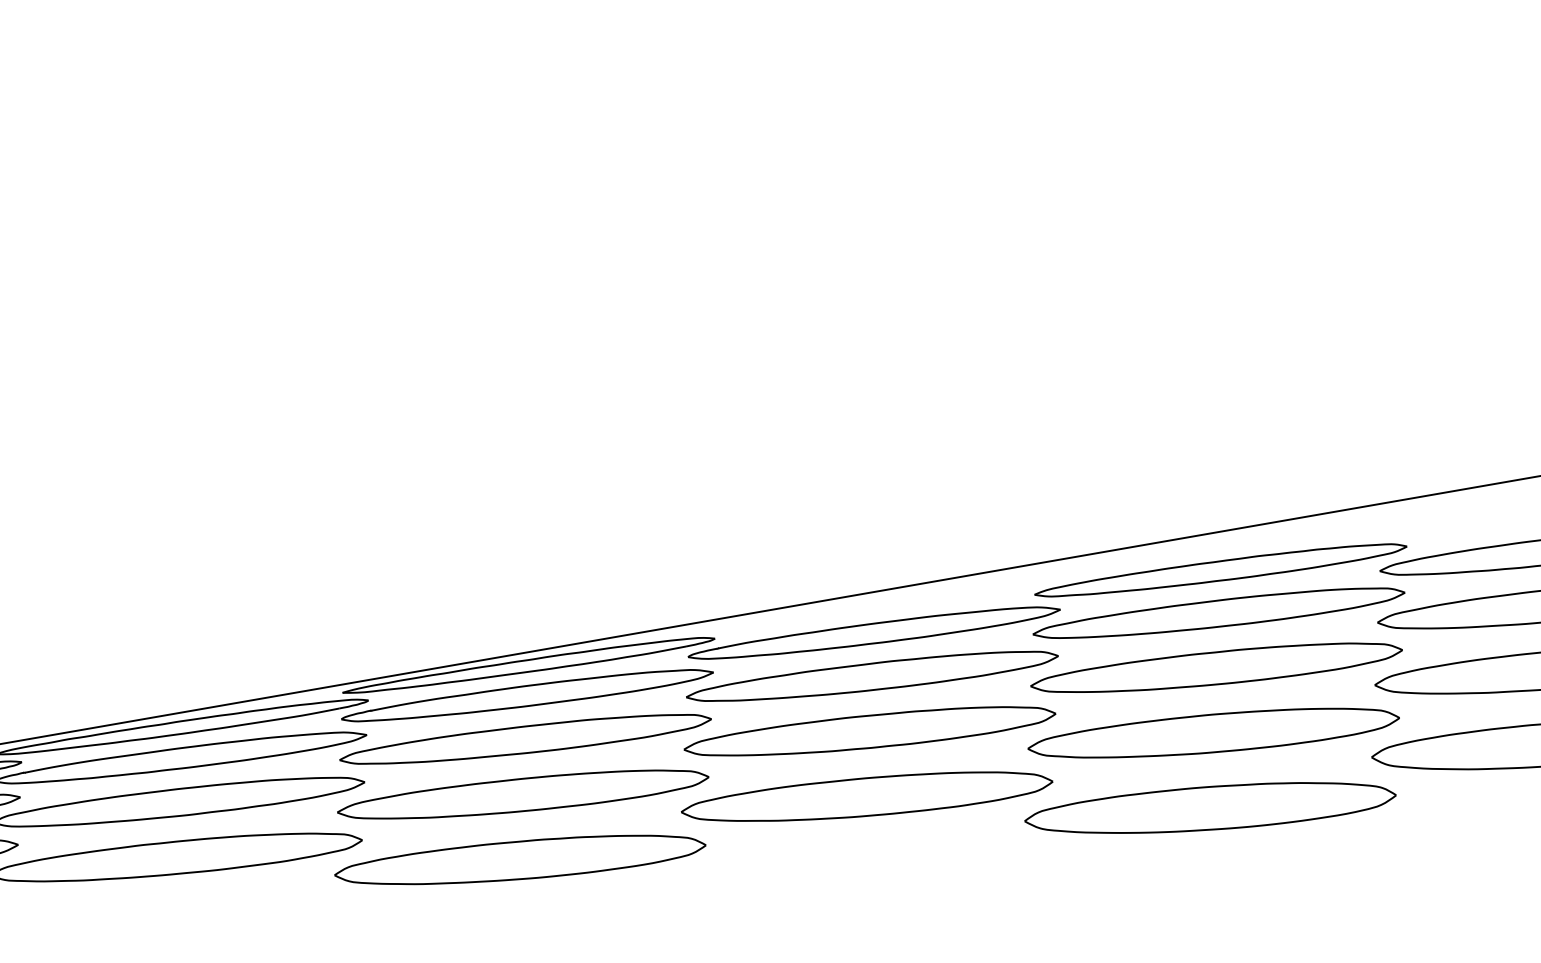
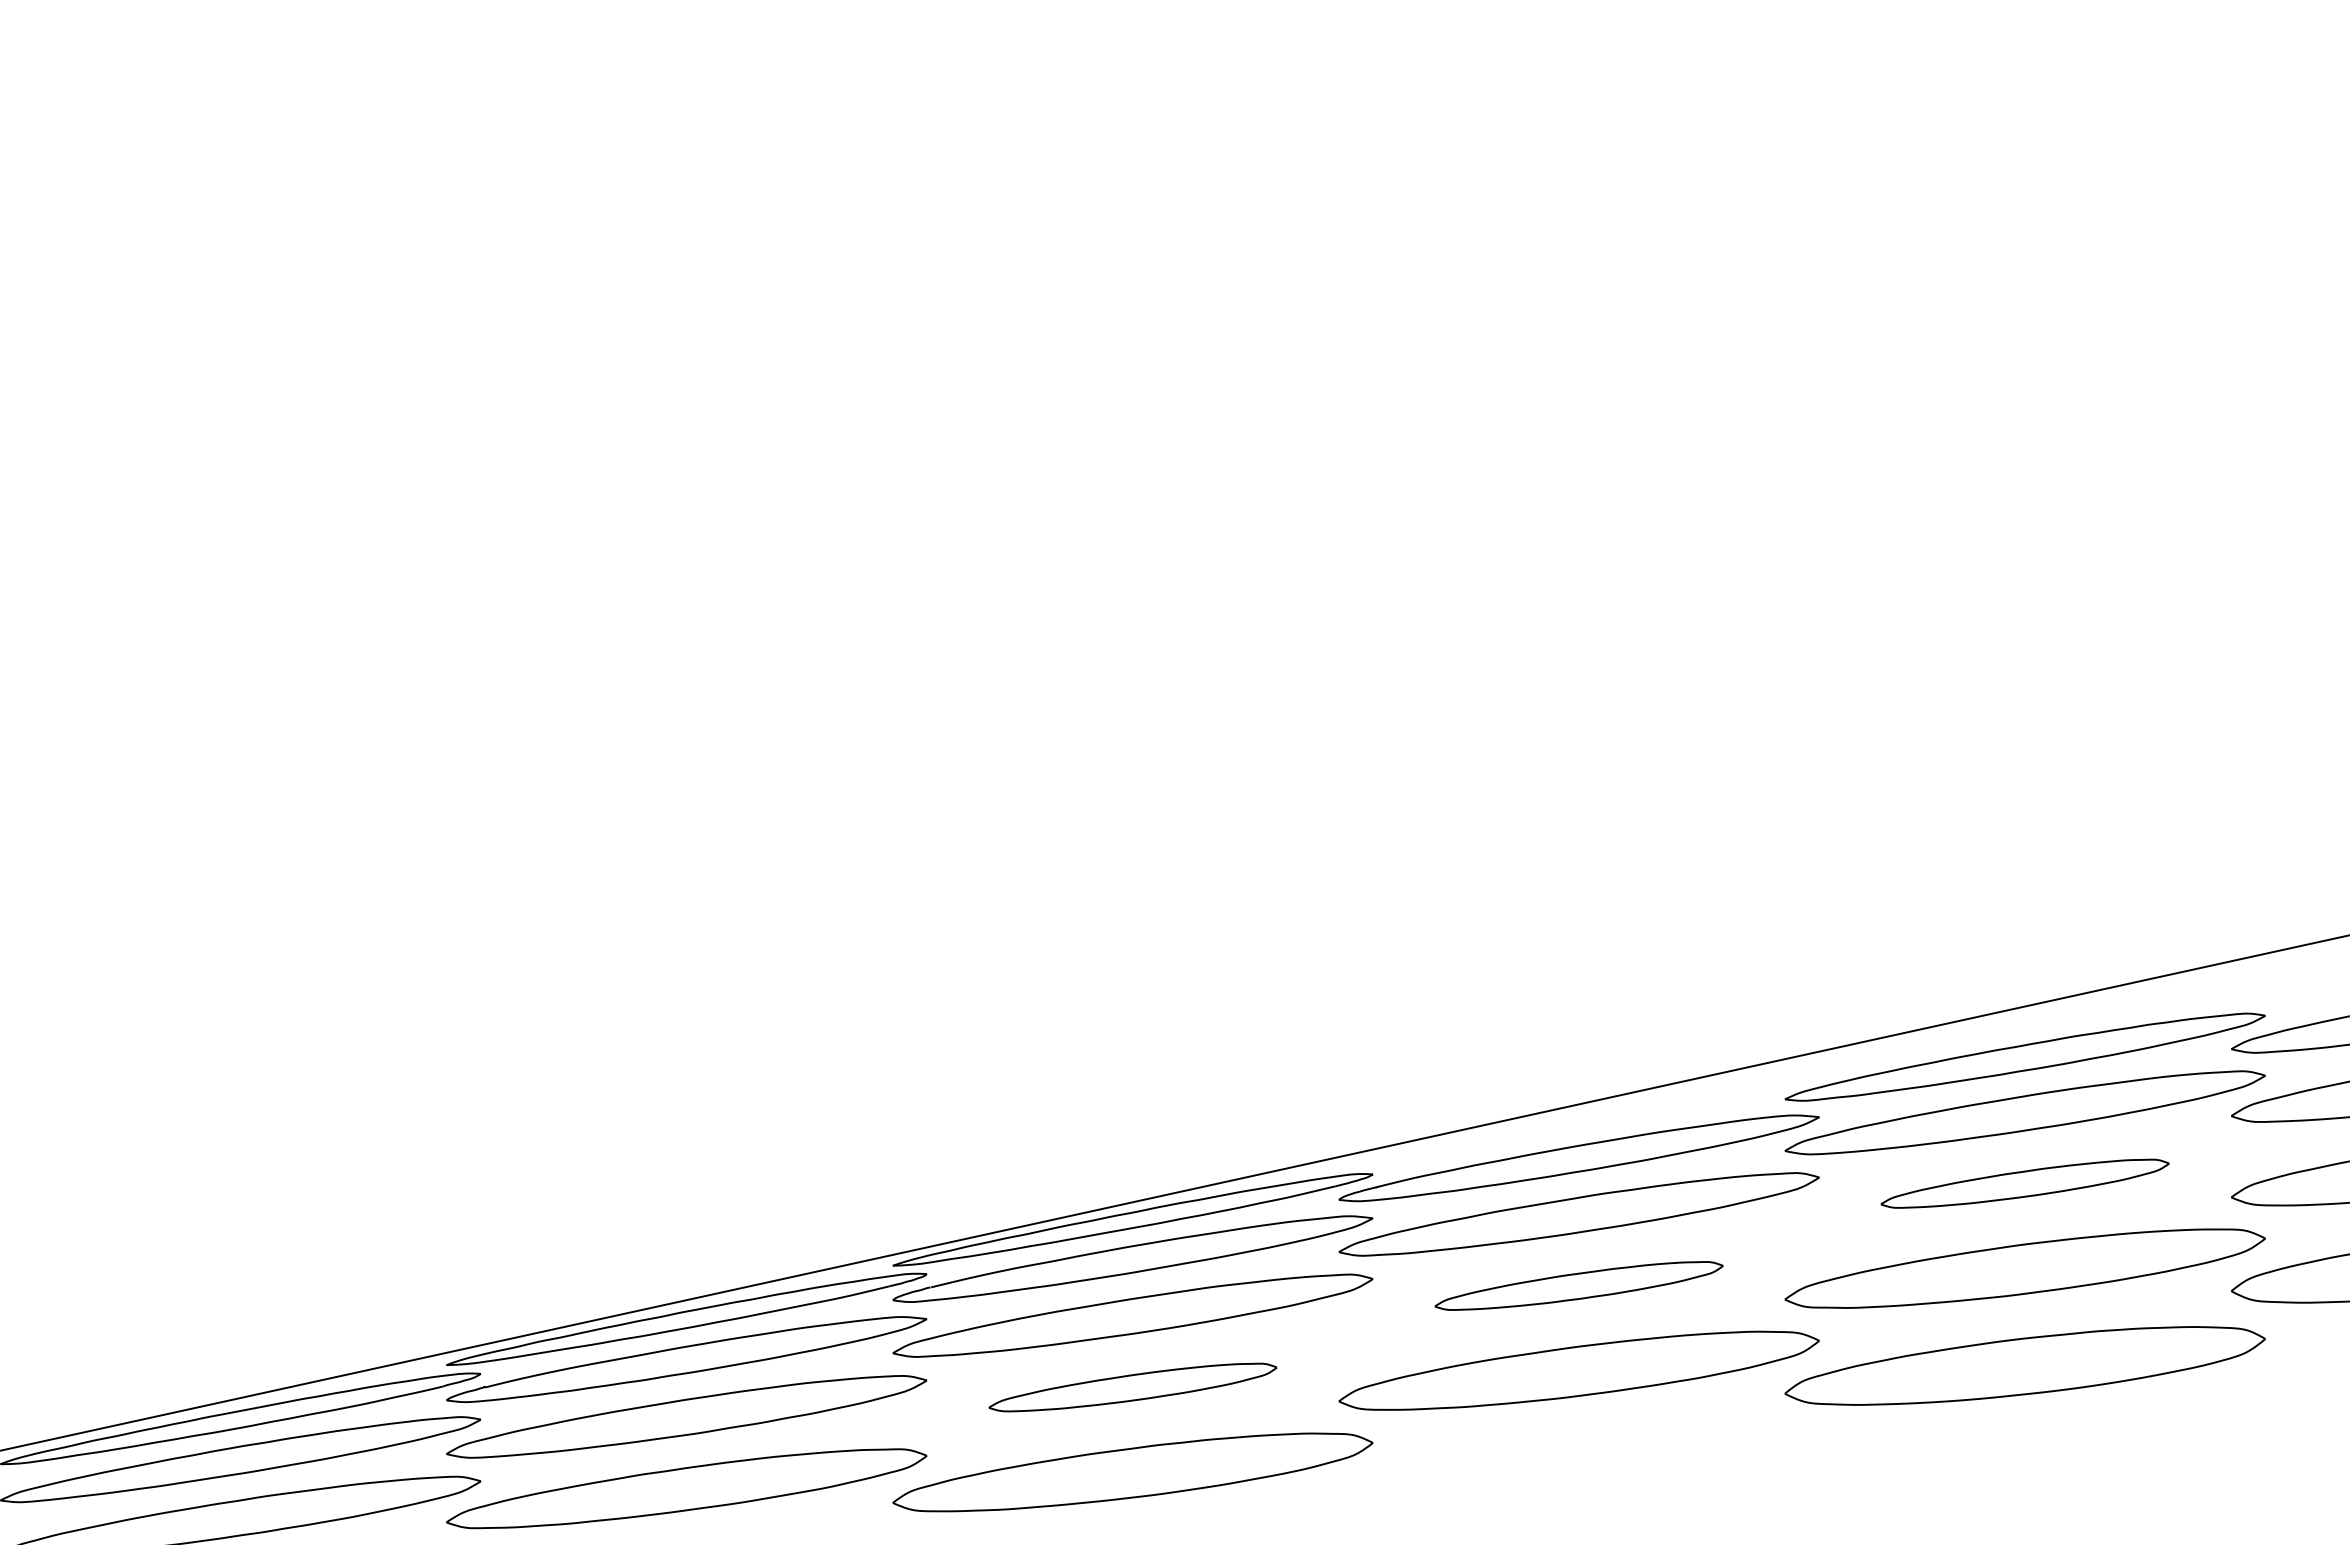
part: (1216, 667) -> (2024, 1183), size x0.6
part: (869, 731) -> (1578, 1285), size x0.6
part: (522, 794) -> (1132, 1387), size x0.6

